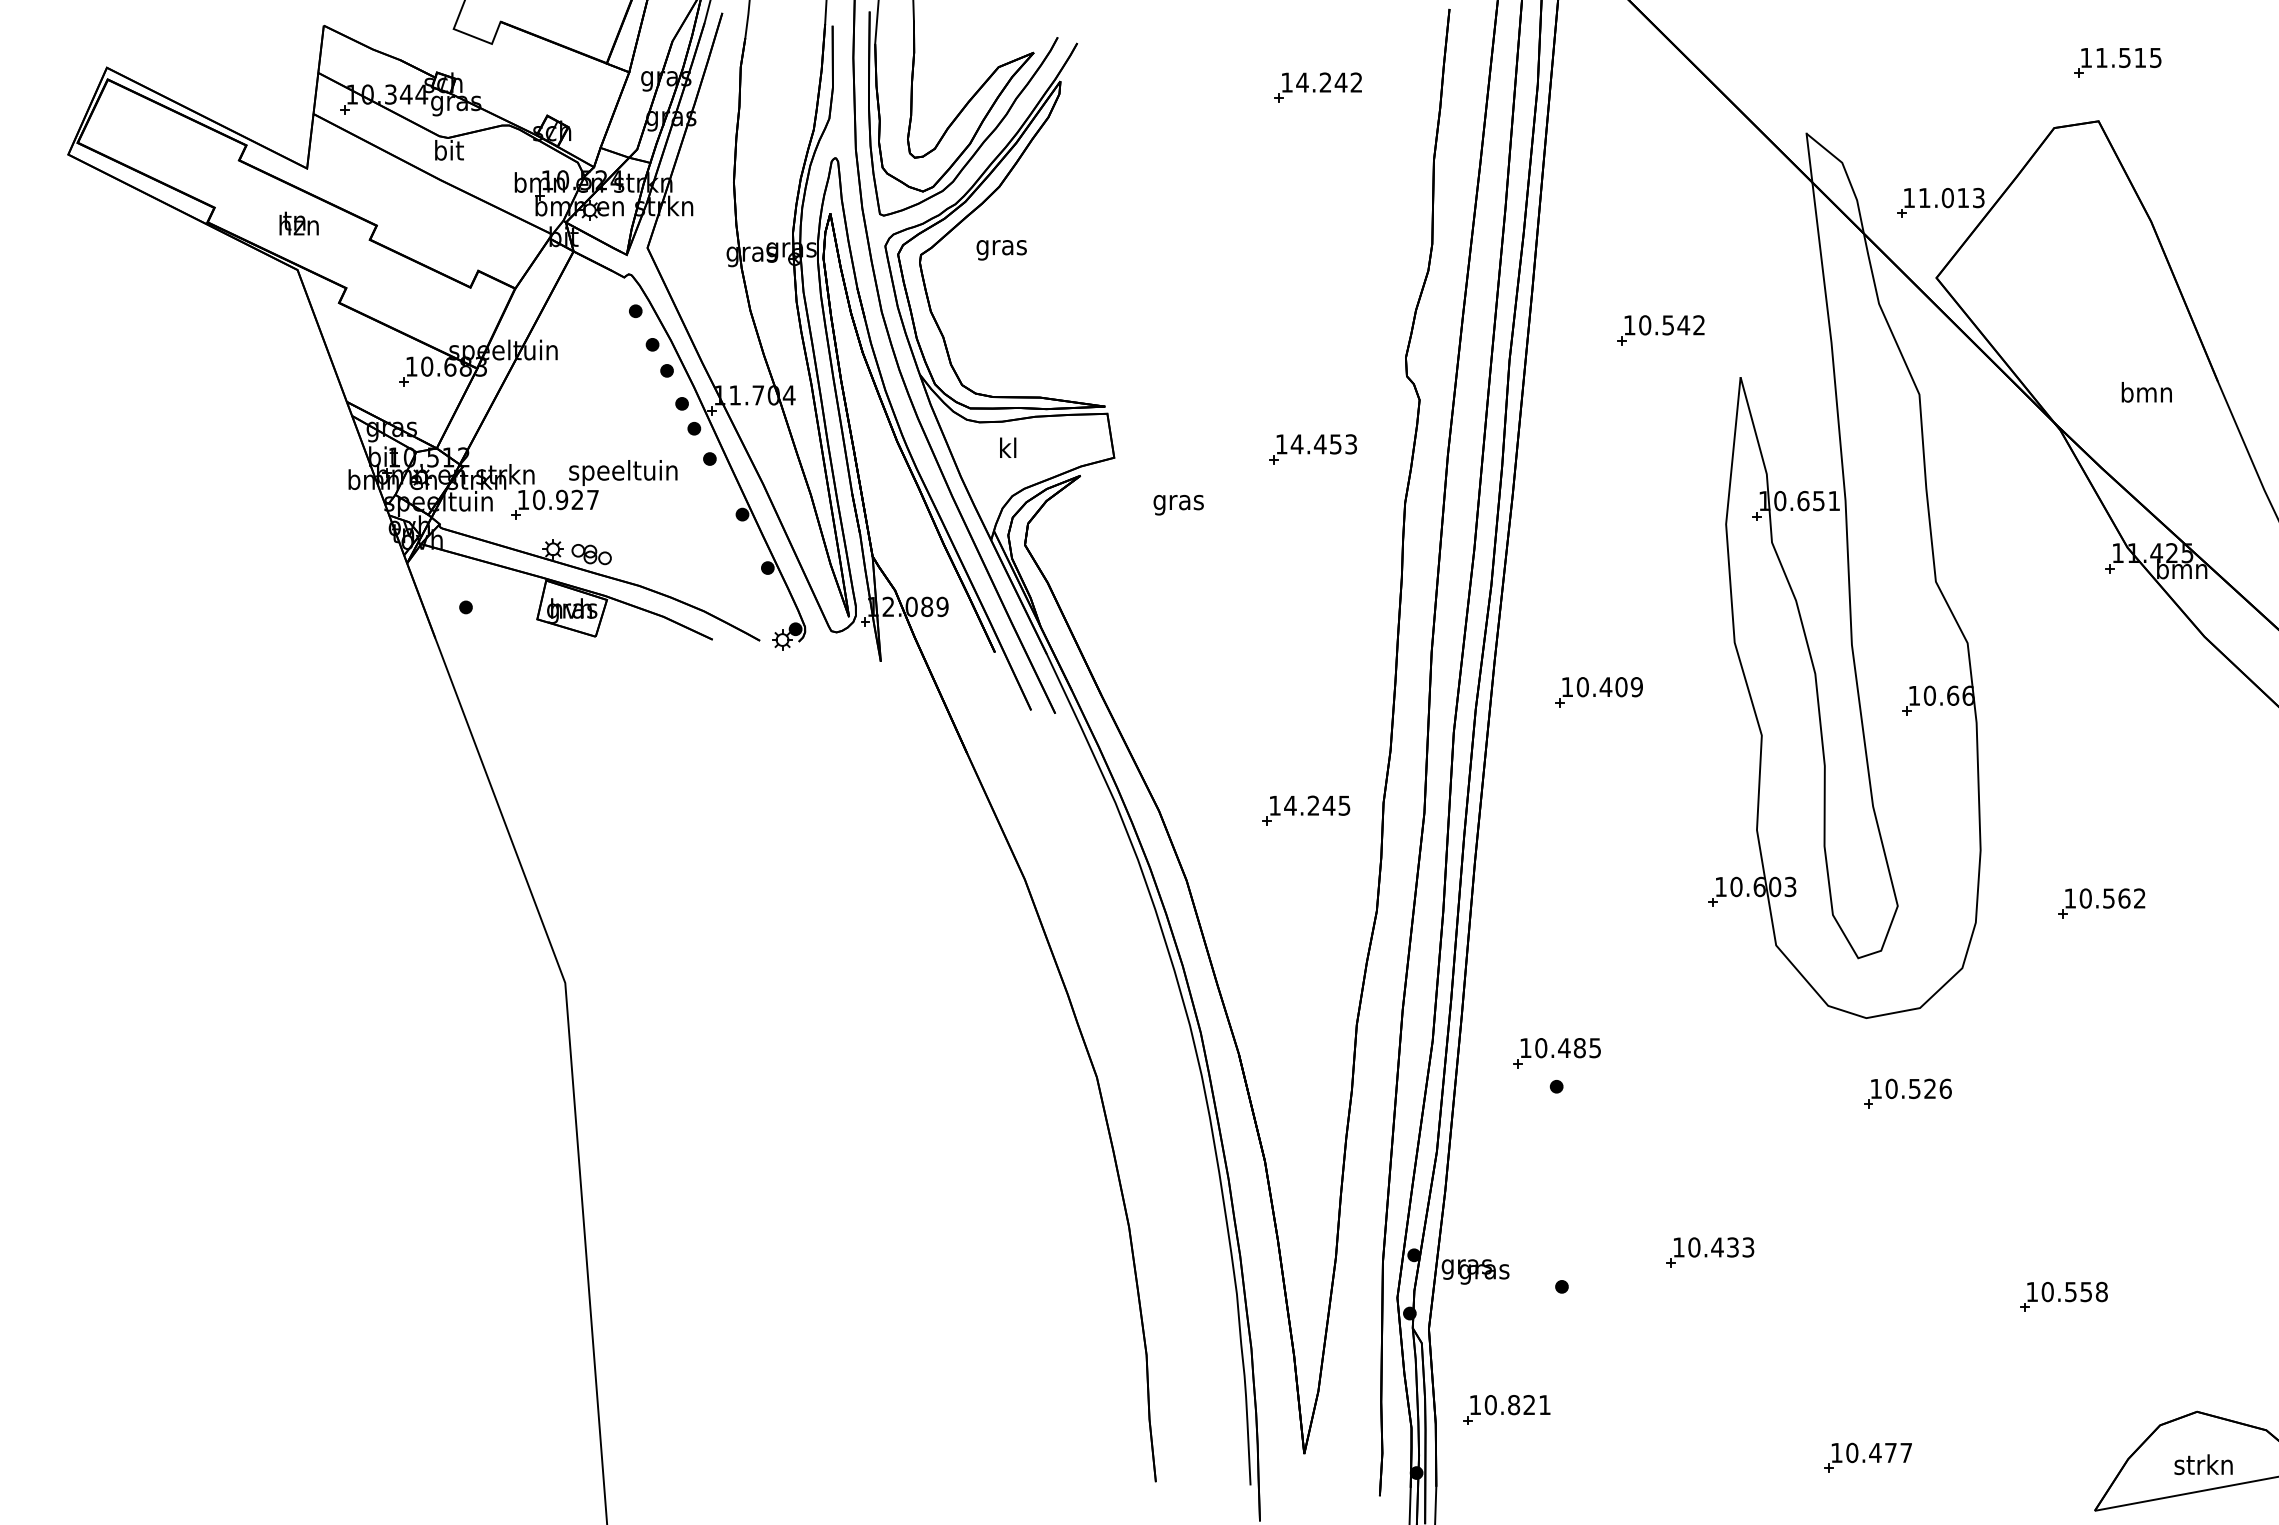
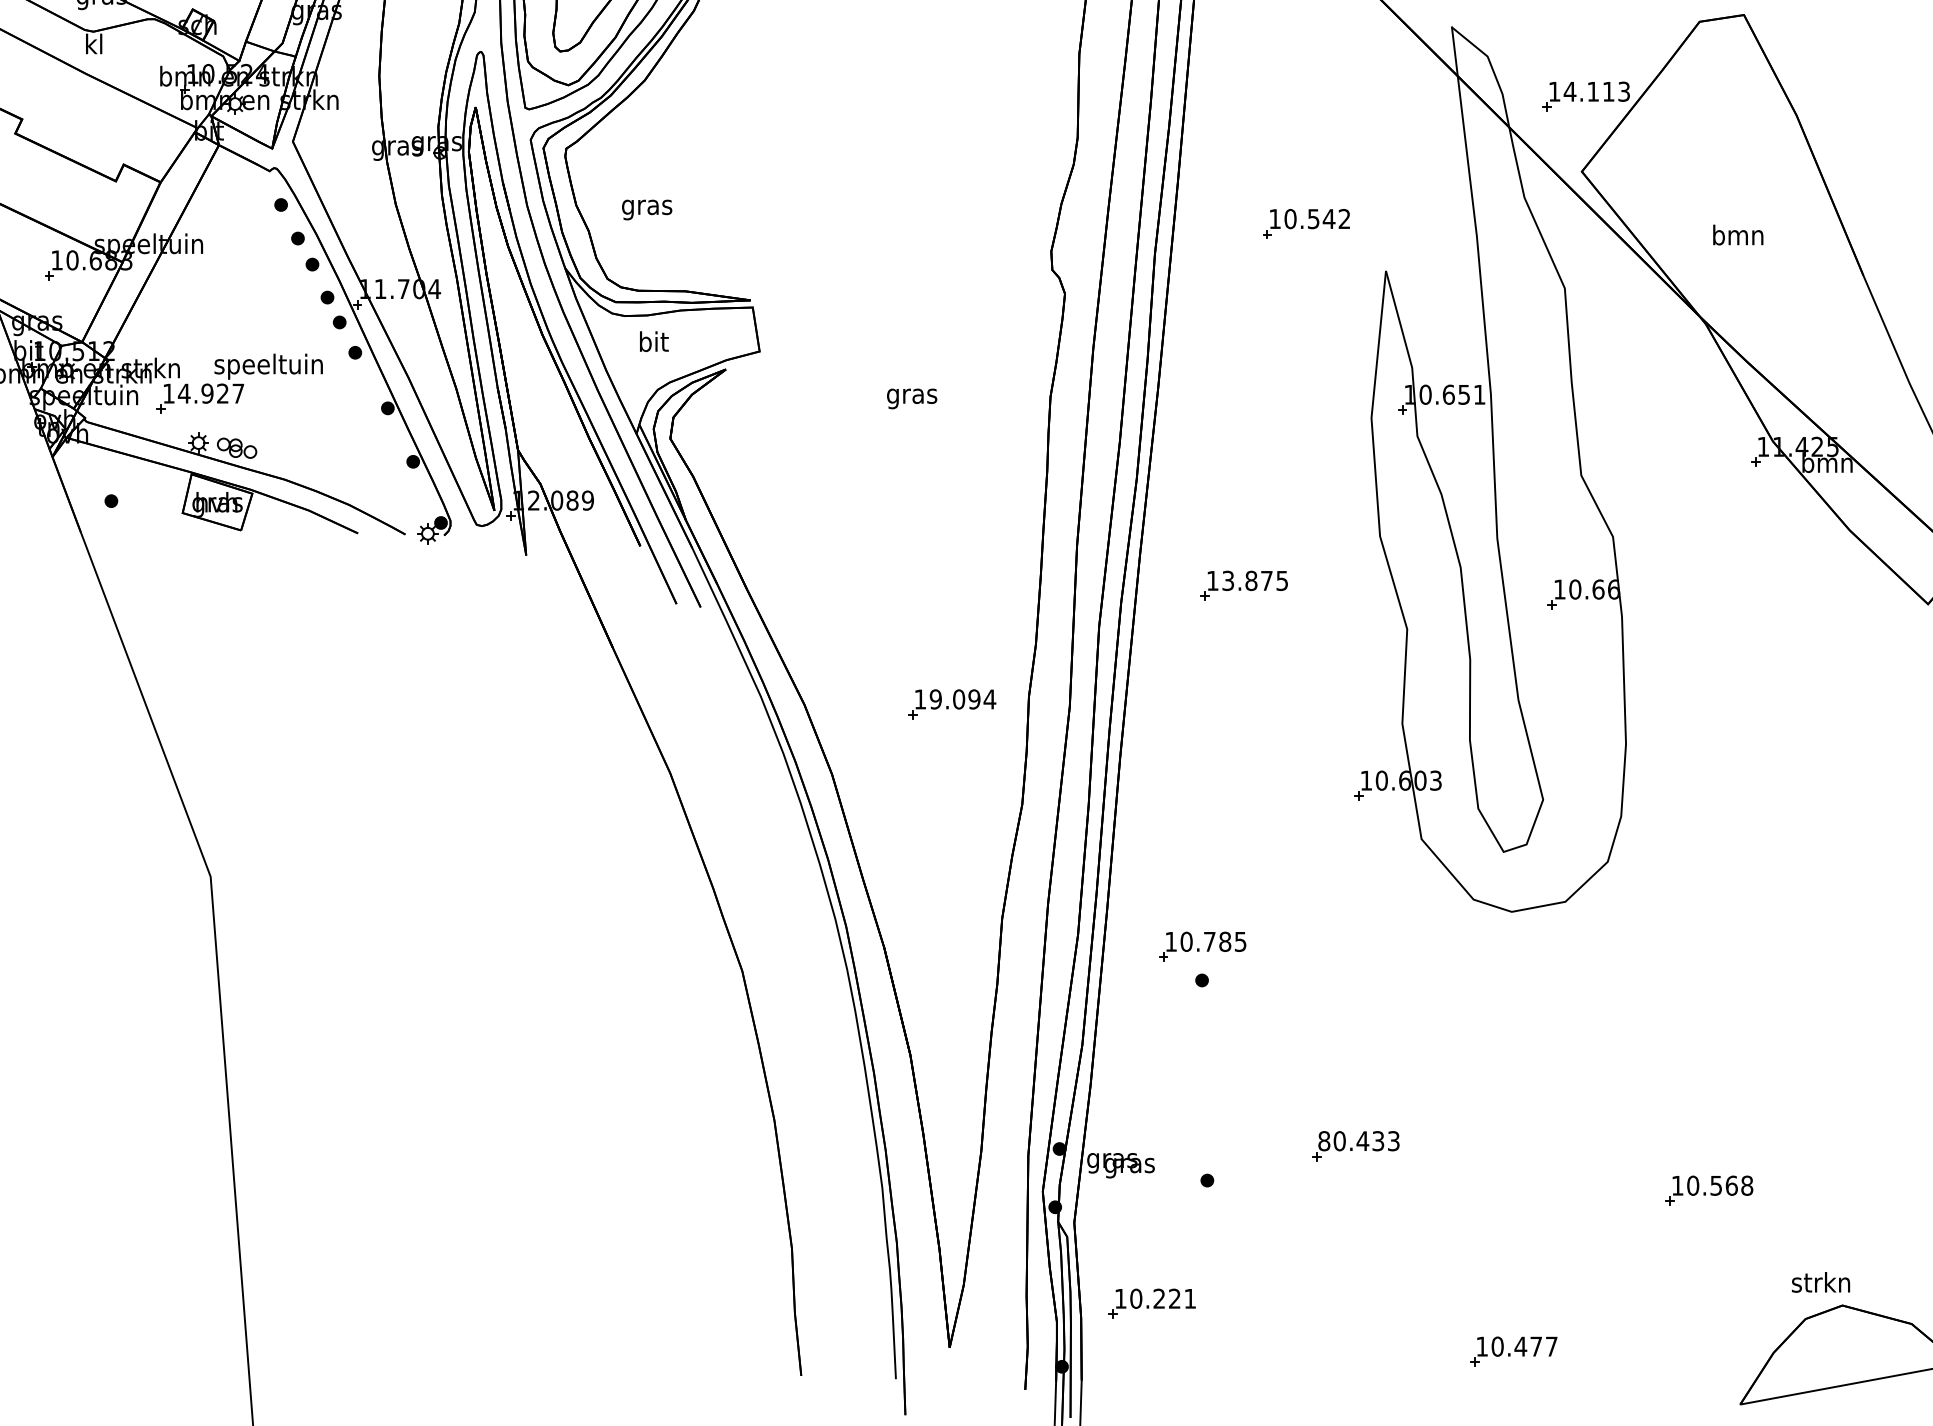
text: (449, 150) -> (94, 44), bit -> kl
text: (1935, 197) -> (1580, 91), 11.013 -> 14.113
text: (1001, 250) -> (646, 210), moved
text: (2146, 392) -> (1737, 235), moved
text: (1008, 447) -> (653, 341), kl -> bit
part: (1312, 449) -> (957, 343), removed
text: (538, 499) -> (183, 393), 10.927 -> 14.927
text: (1178, 505) -> (911, 399), moved
text: (1609, 687) -> (1254, 581), 10.409 -> 13.875
text: (1317, 805) -> (962, 699), 14.245 -> 19.094
part: (2101, 903) -> (1746, 797), removed
text: (1564, 1047) -> (1209, 941), 10.485 -> 10.785
part: (1907, 1093) -> (1552, 987), removed
text: (1678, 1247) -> (1323, 1141), 10.433 -> 80.433
text: (2086, 1291) -> (1731, 1185), 10.558 -> 10.568
text: (1514, 1405) -> (1159, 1299), 10.821 -> 10.221
text: (2203, 1464) -> (1820, 1282), moved

